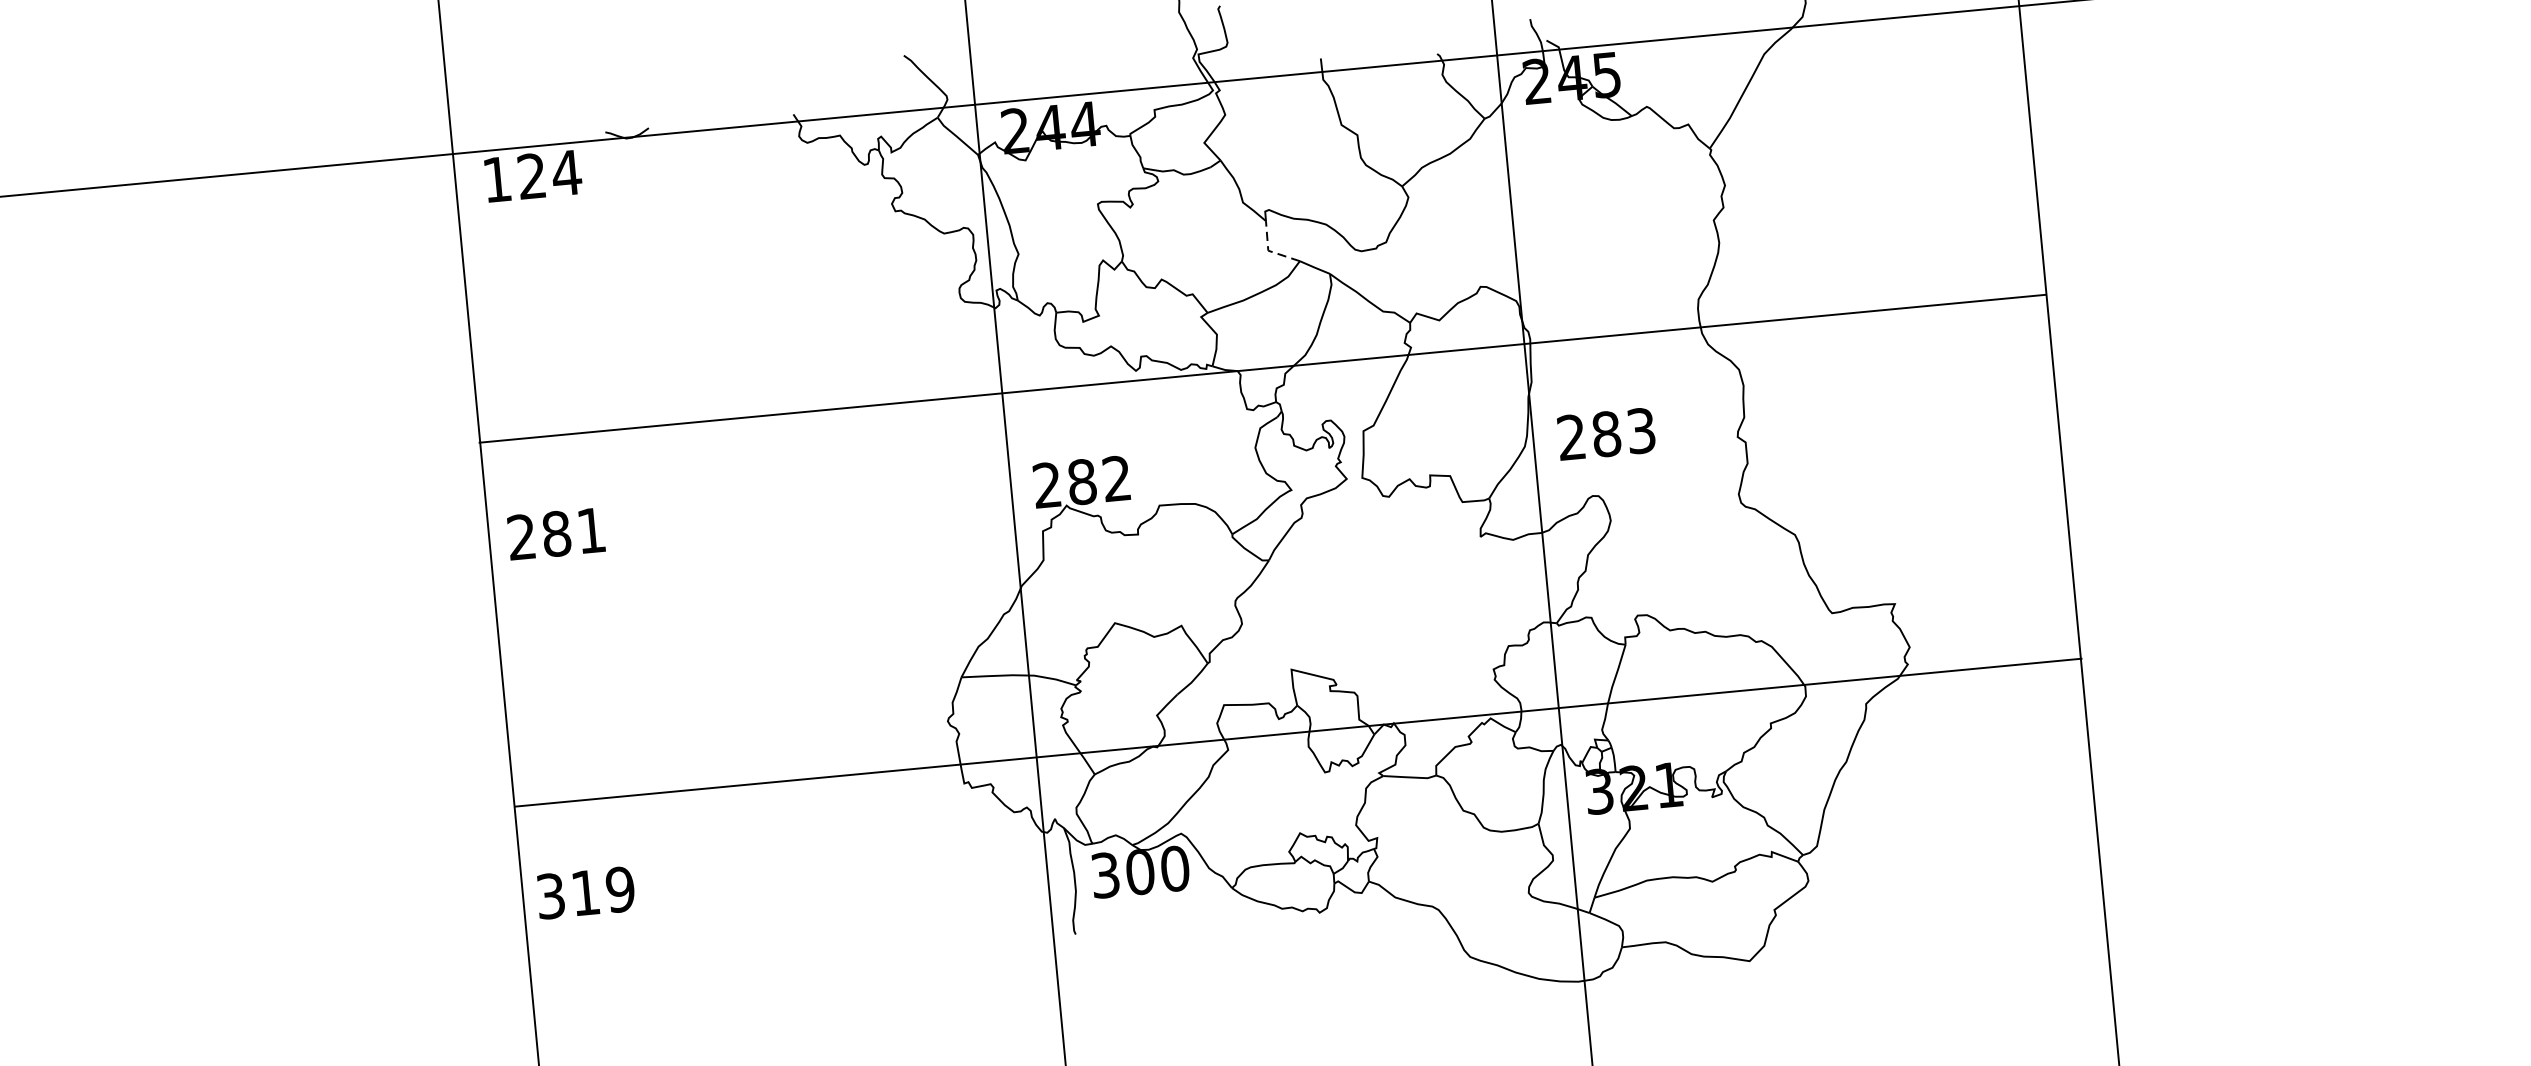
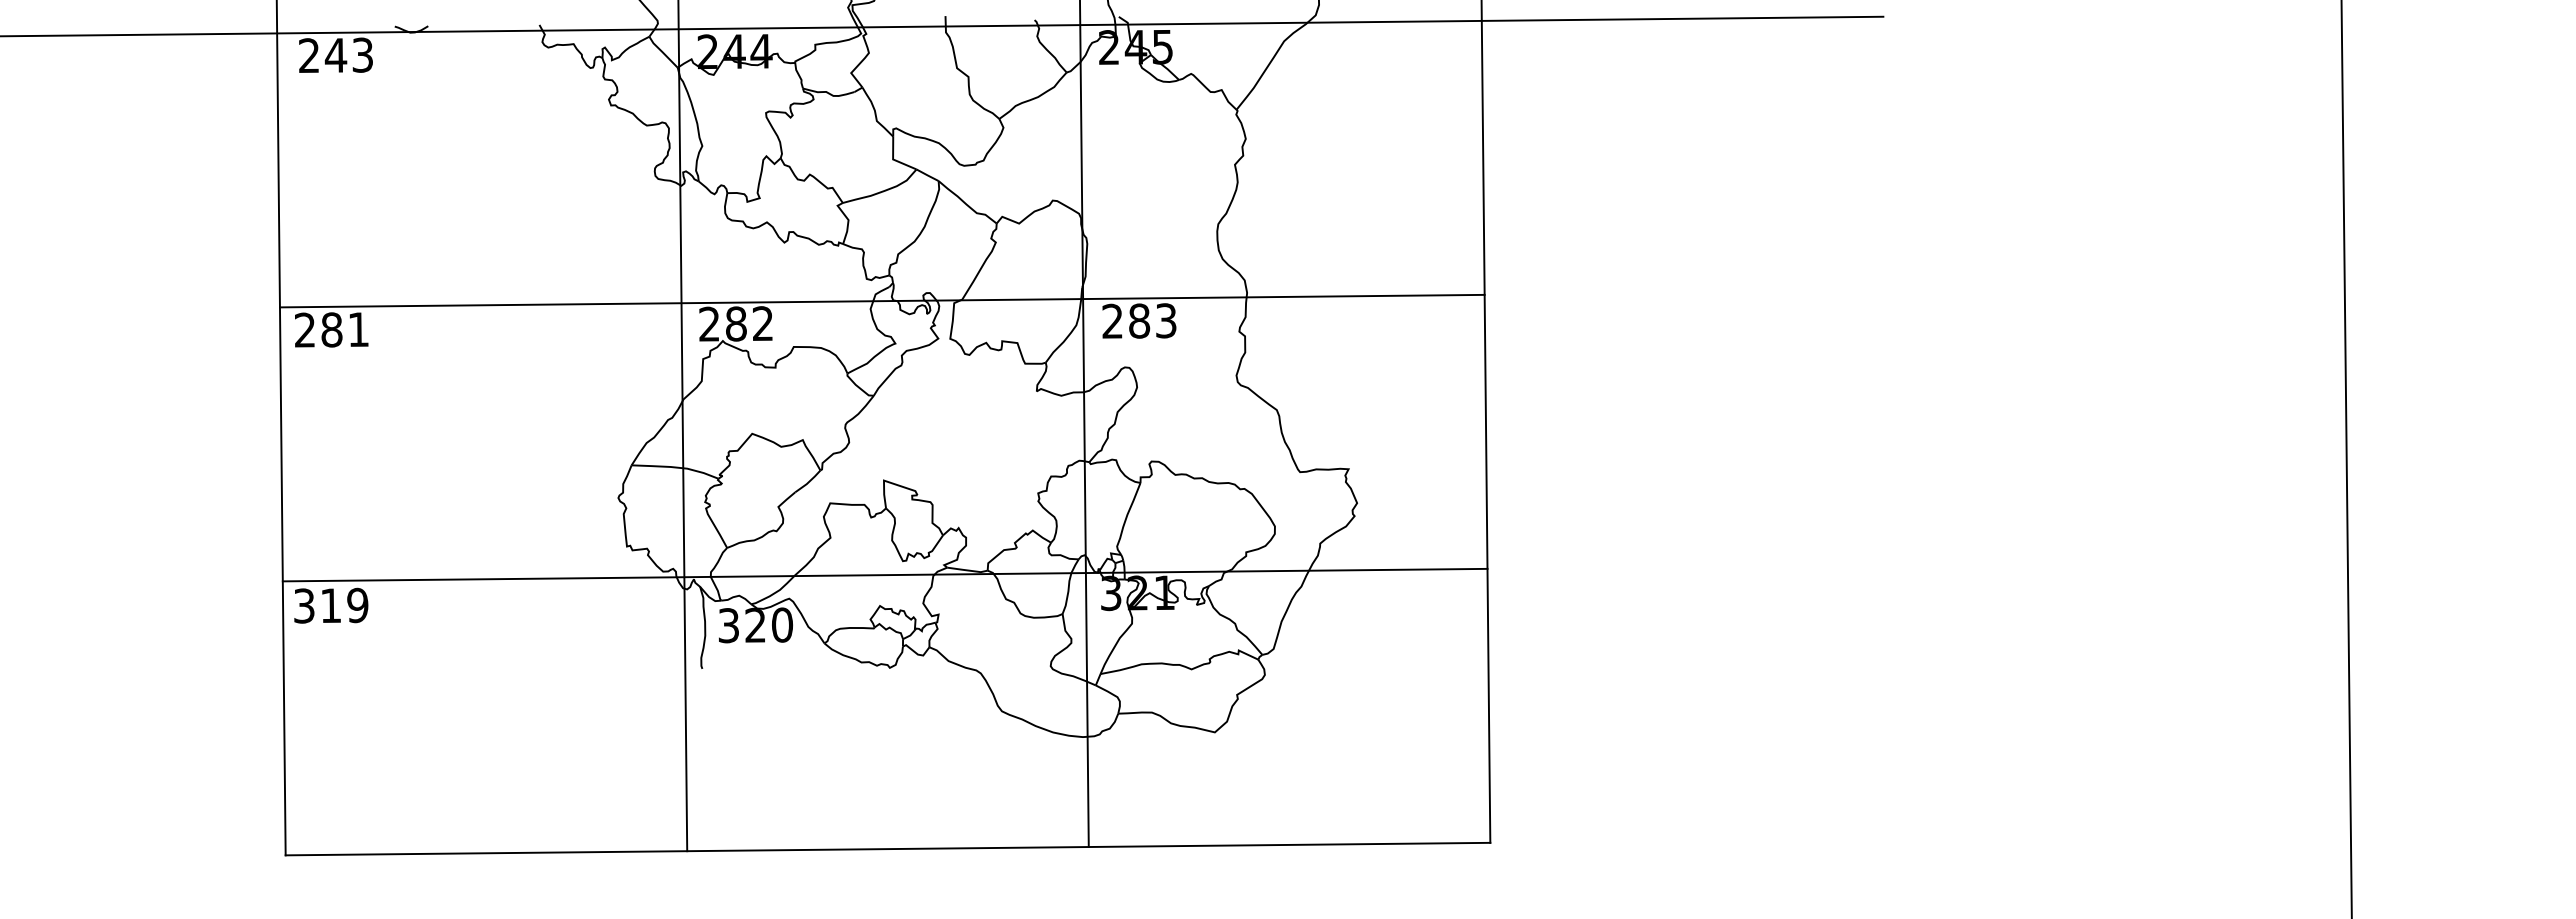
text: (532, 174) -> (336, 54), 124 -> 243
line: (1270, 250) -> (894, 159), dashed -> solid
line: (1261, 368) -> (881, 300), moved
line: (1297, 731) -> (884, 574), moved
text: (1140, 872) -> (755, 625), 300 -> 320

